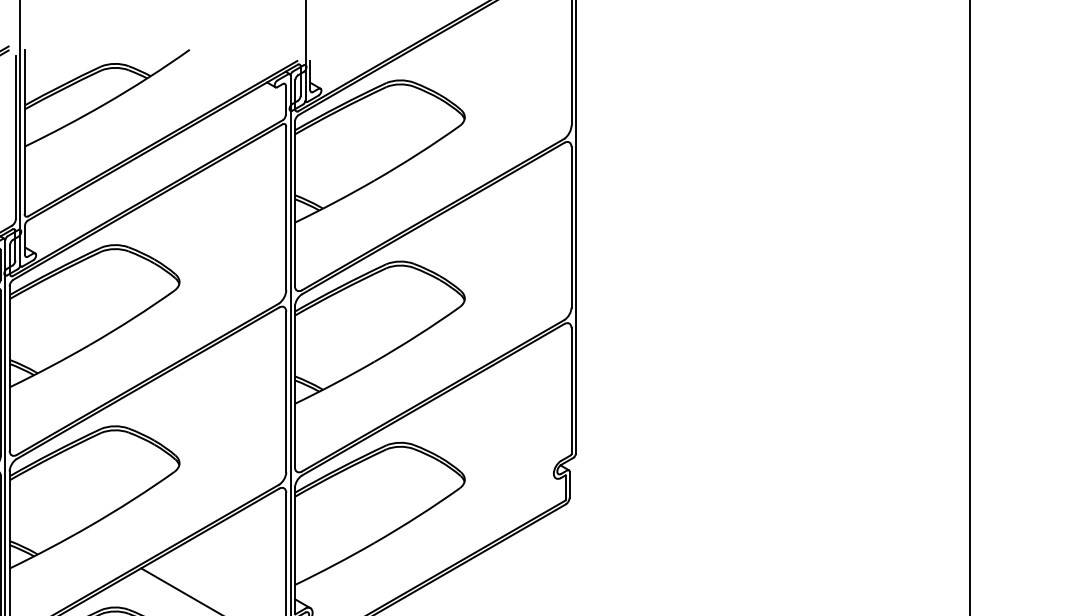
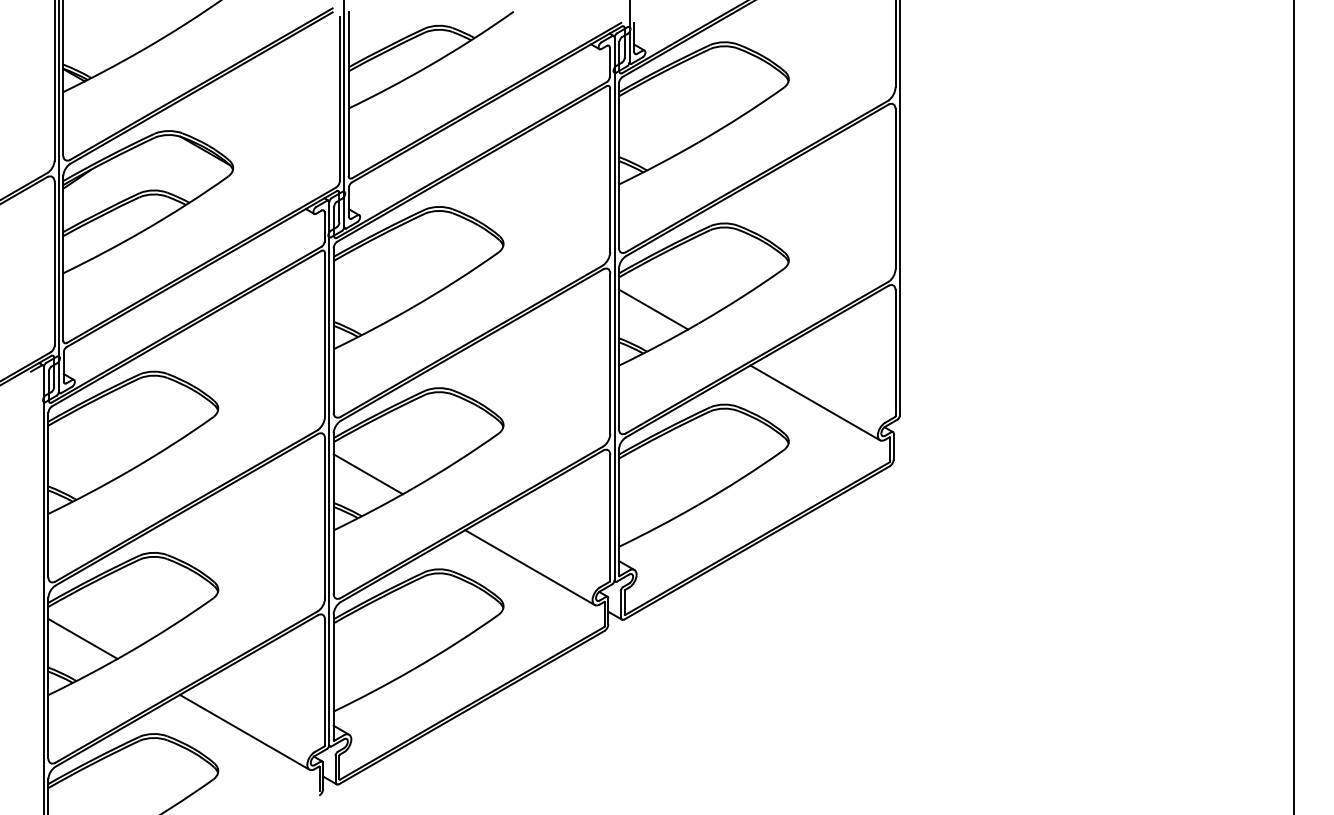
line: (329, 347) -> (653, 309), added
line: (491, 440) -> (815, 402), added
line: (43, 512) -> (367, 474), added

